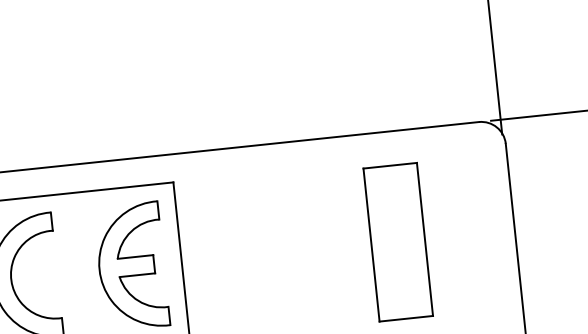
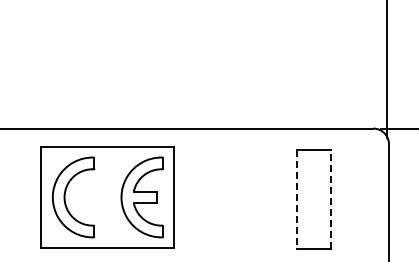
line: (425, 238) -> (331, 199), solid -> dashed
line: (371, 246) -> (296, 200), solid -> dashed

